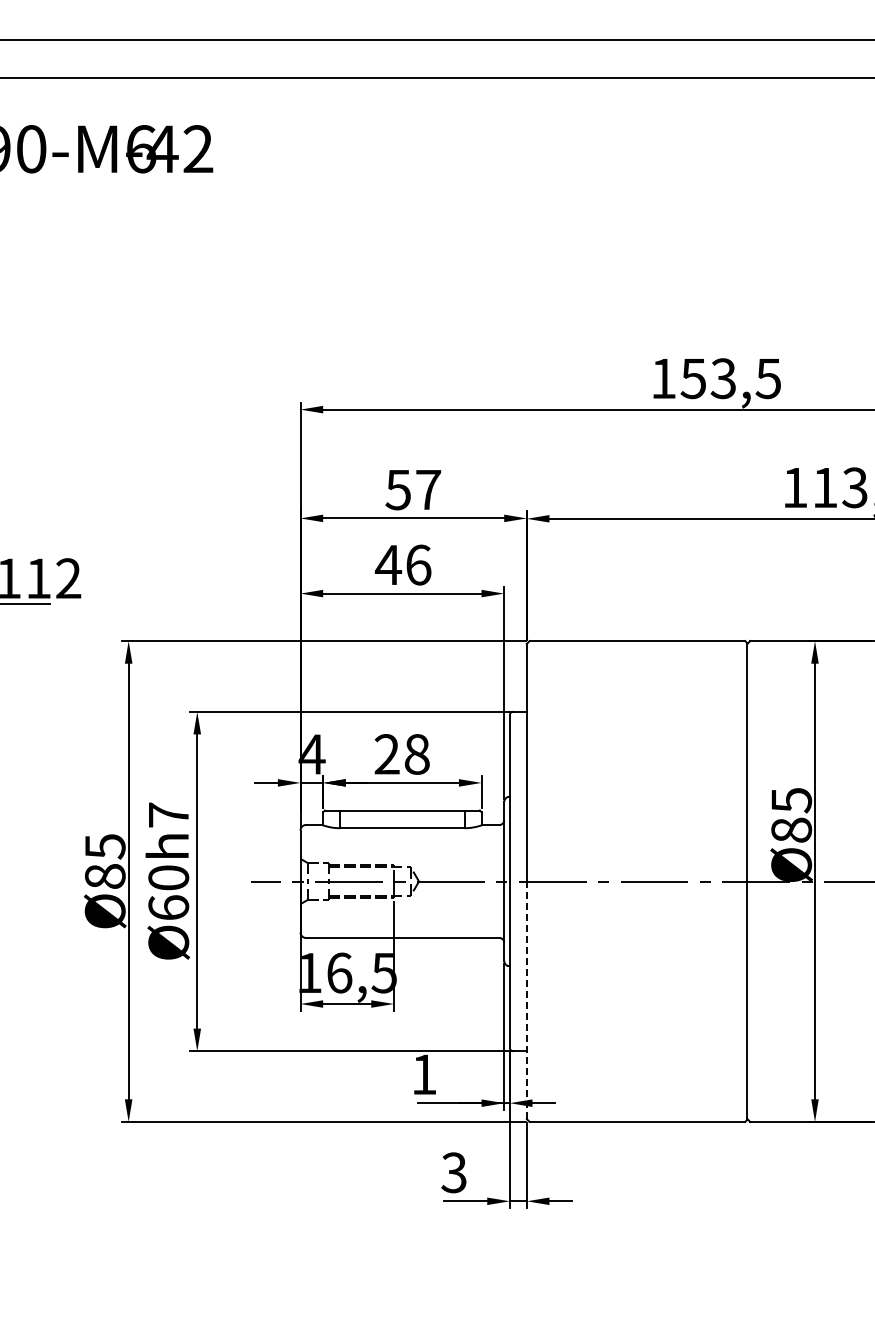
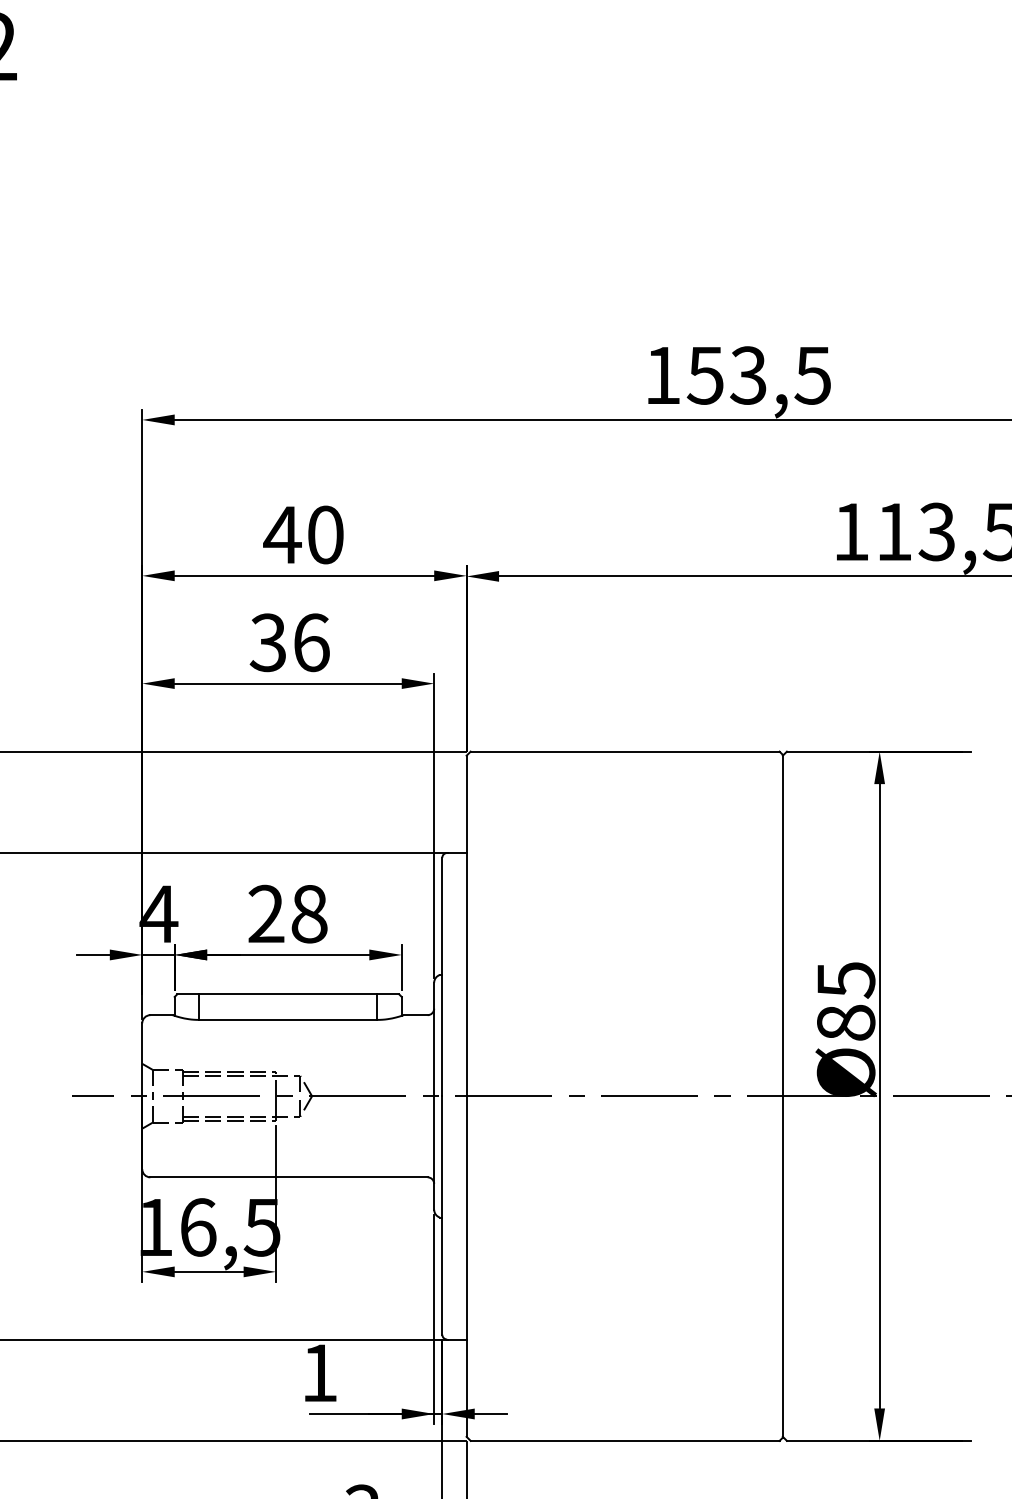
text: (412, 489) -> (302, 534), 57 -> 40
text: (388, 564) -> (268, 641), 46 -> 36
line: (526, 1000) -> (466, 1266), dashed -> solid

